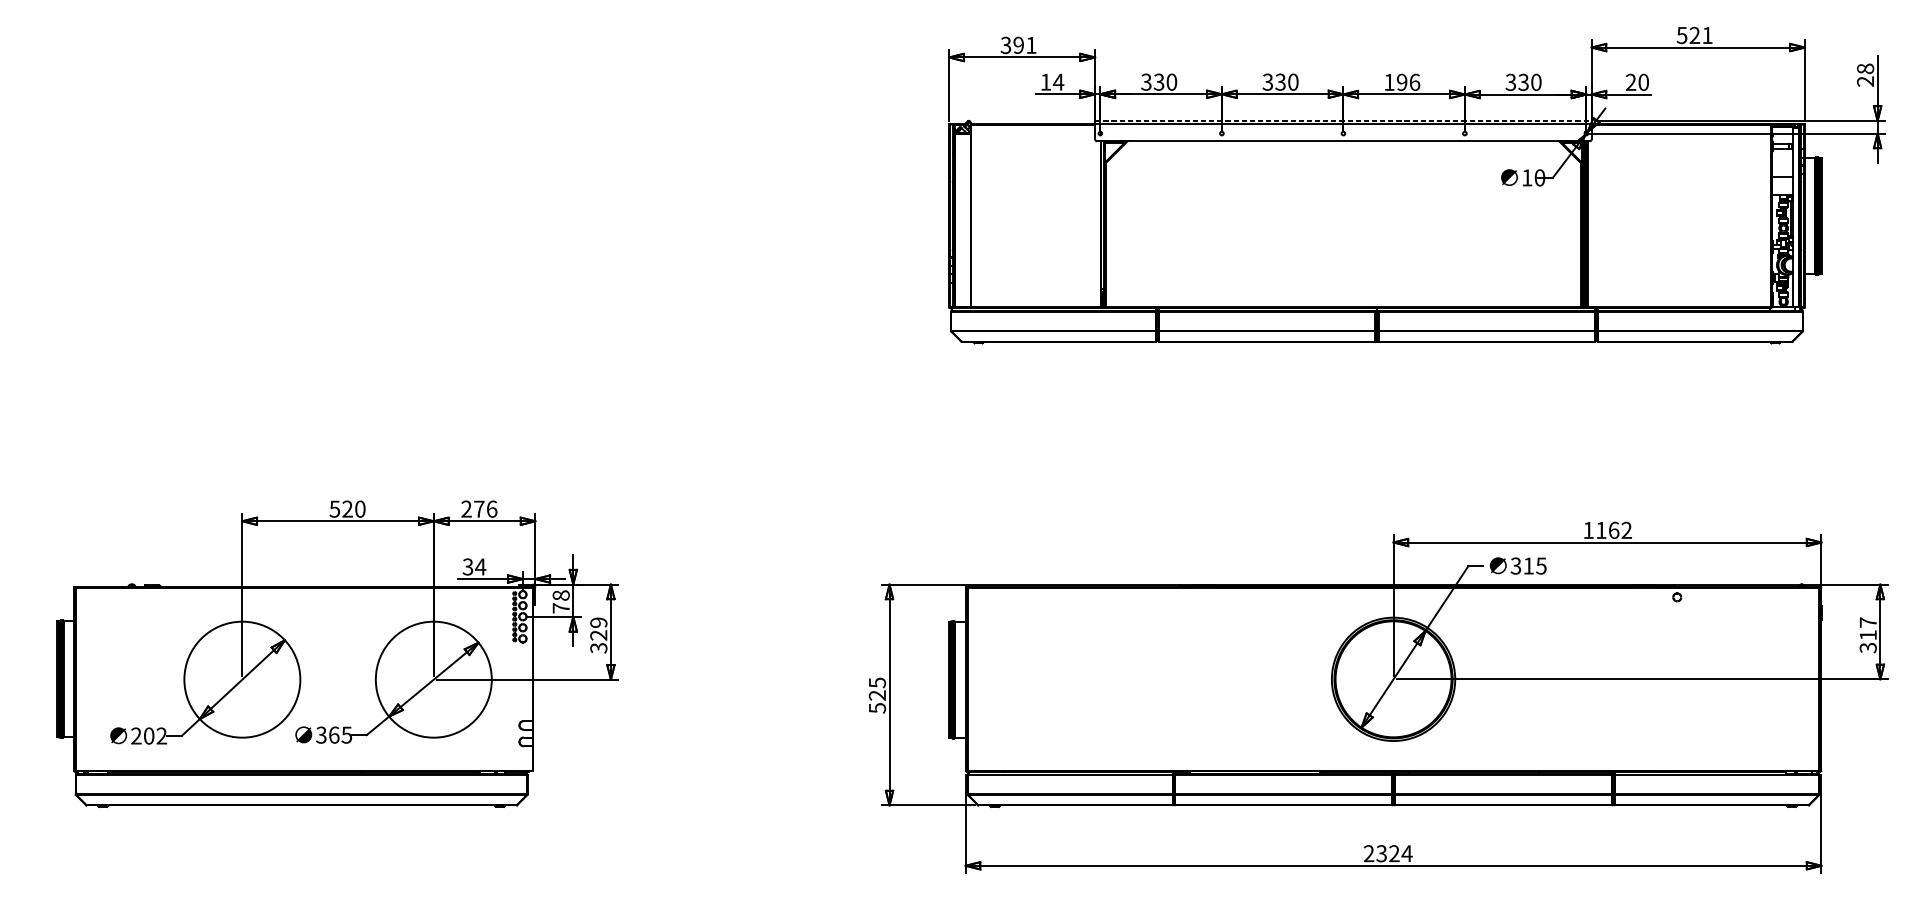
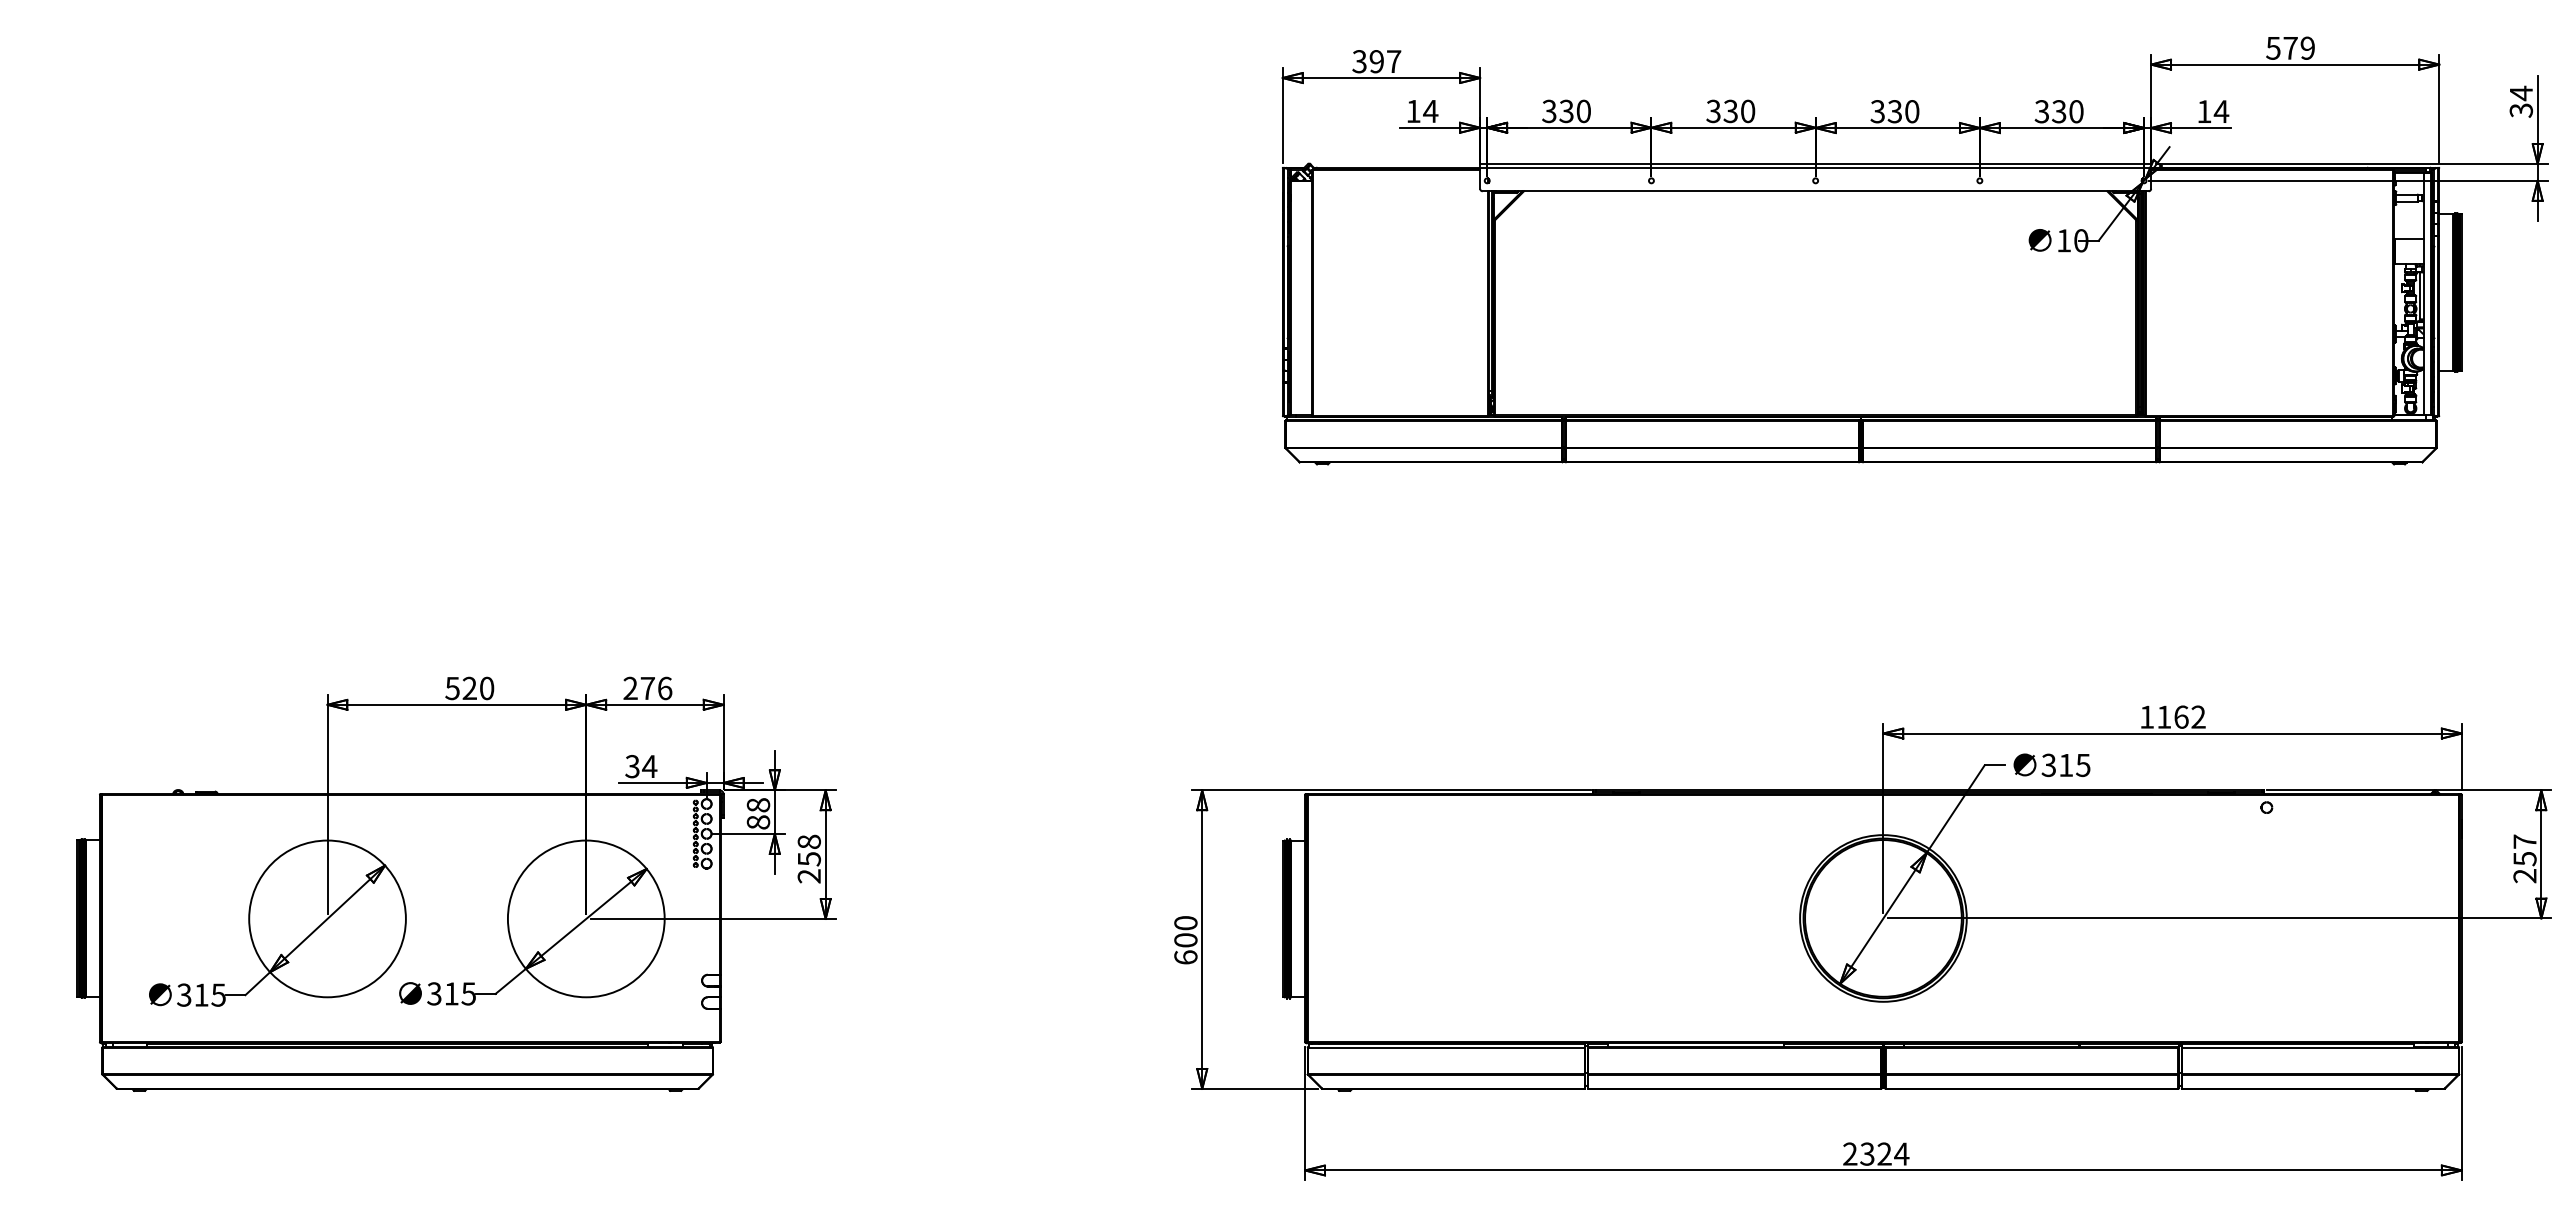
text: (1700, 34) -> (2298, 47), 521 -> 579
text: (1031, 45) -> (1394, 61), 391 -> 397
text: (1865, 74) -> (2521, 101), 28 -> 34
text: (1401, 82) -> (1894, 111), 196 -> 330
text: (1637, 82) -> (2213, 111), 20 -> 14
line: (1344, 120) -> (1816, 163), dashed -> solid
text: (561, 608) -> (758, 822), 78 -> 88
text: (598, 634) -> (809, 858), 329 -> 258
text: (1867, 641) -> (2524, 867), 317 -> 257
text: (877, 695) -> (1185, 940), 525 -> 600
text: (334, 734) -> (451, 993), 365 -> 315
text: (149, 735) -> (201, 994), 202 -> 315

